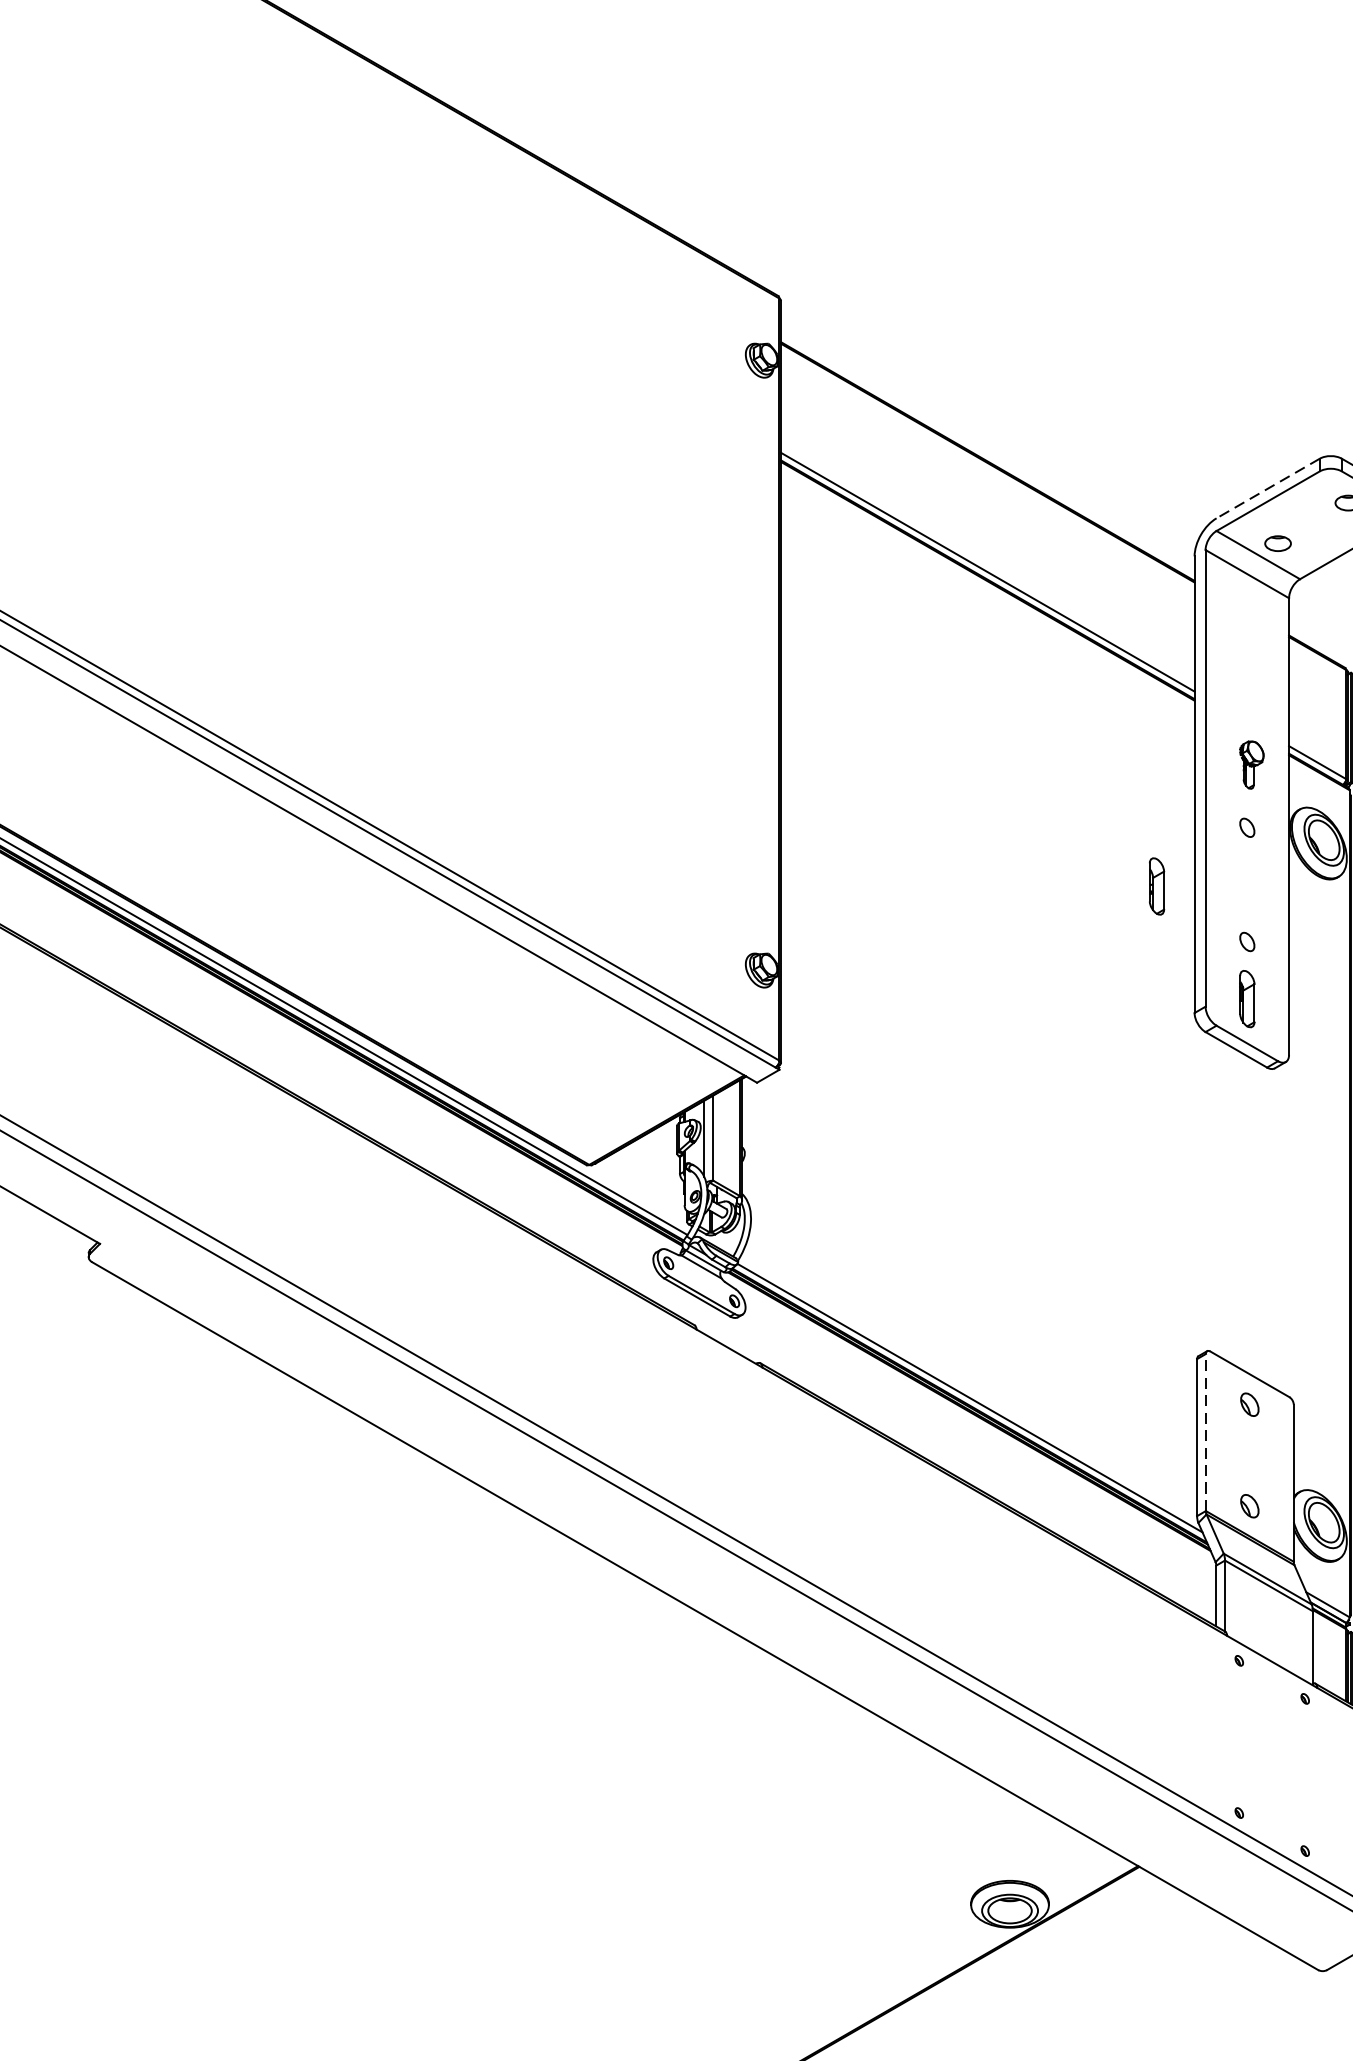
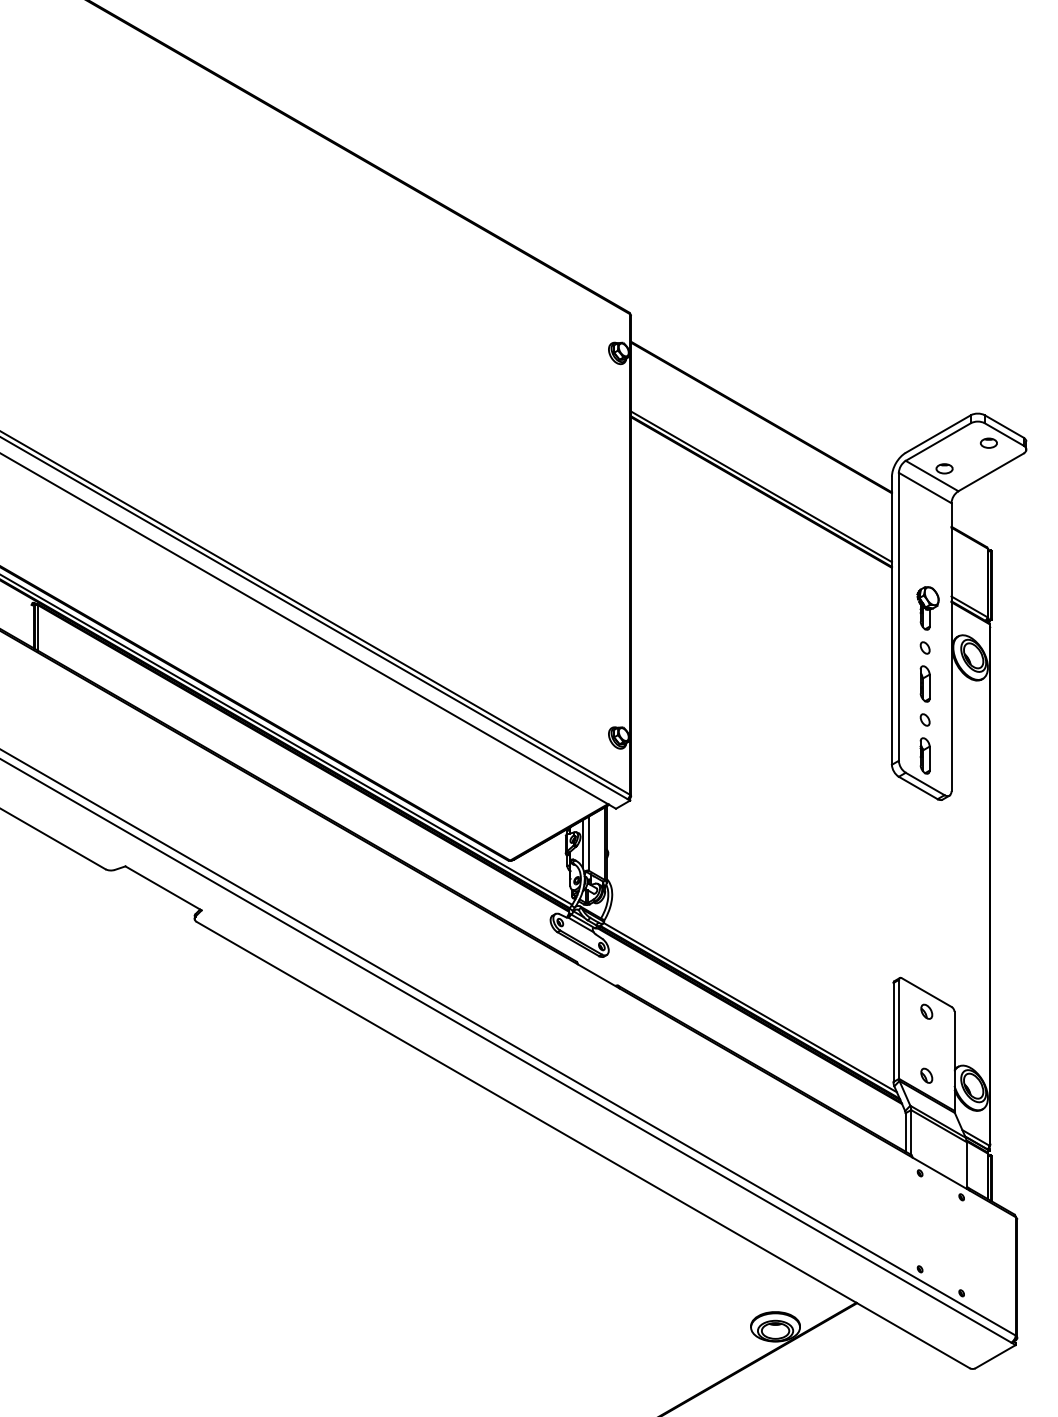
line: (1268, 489) -> (938, 434), dashed -> solid
part: (1250, 765) -> (927, 608), size x1.43
part: (1155, 885) -> (924, 683), moved
line: (1206, 1432) -> (899, 1029), dashed -> solid

